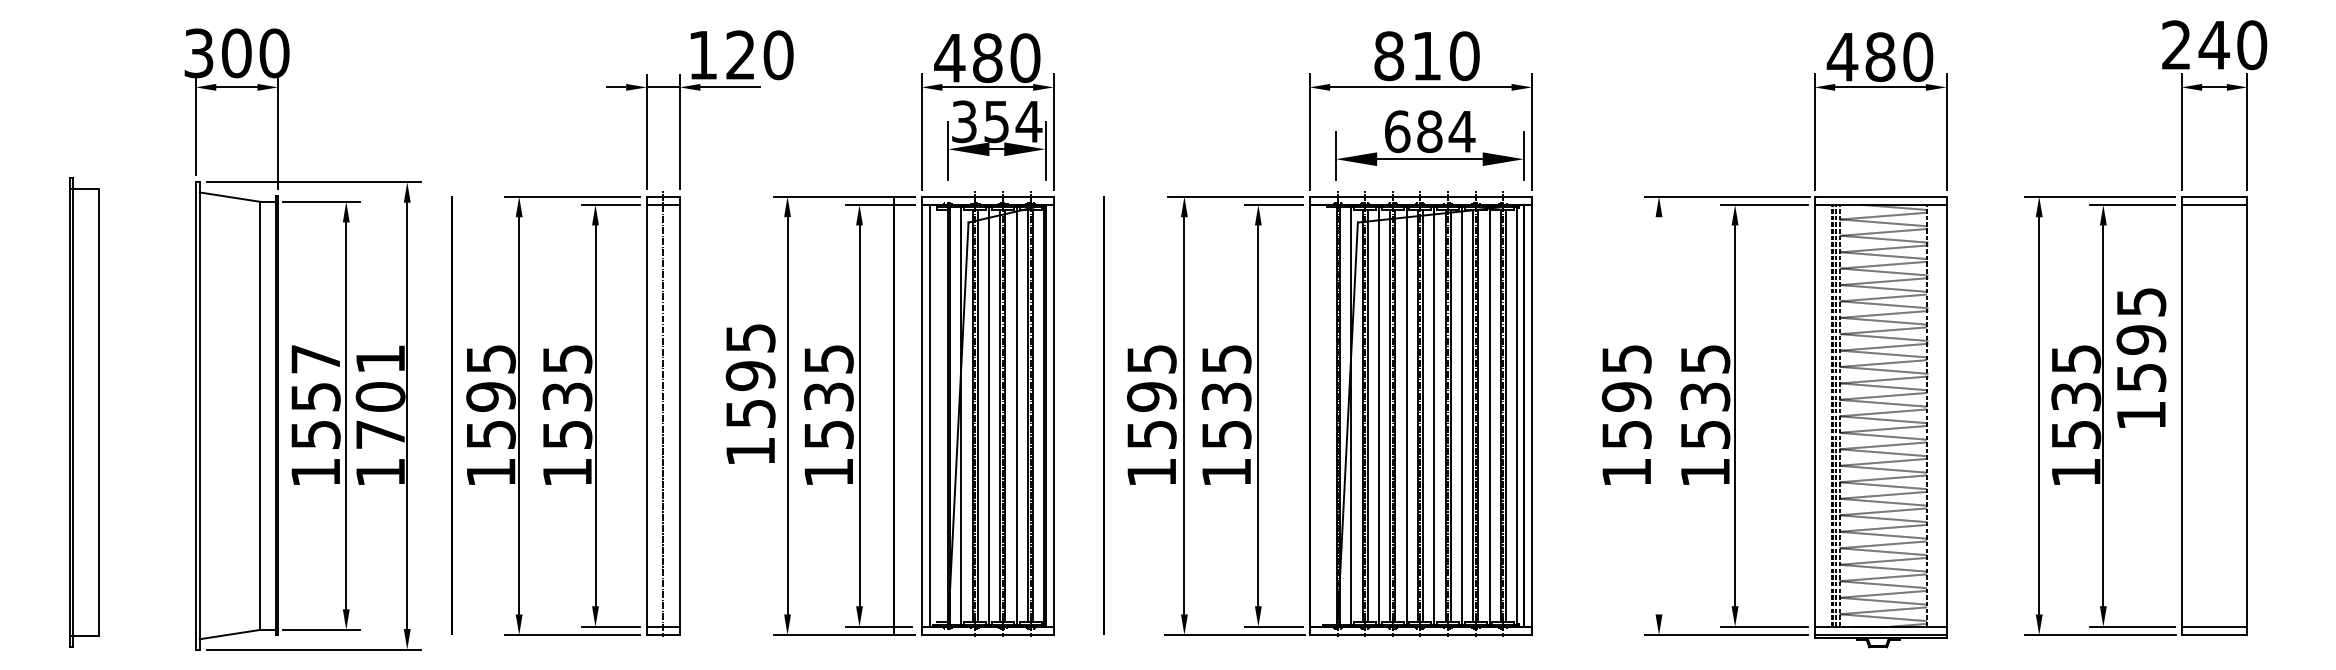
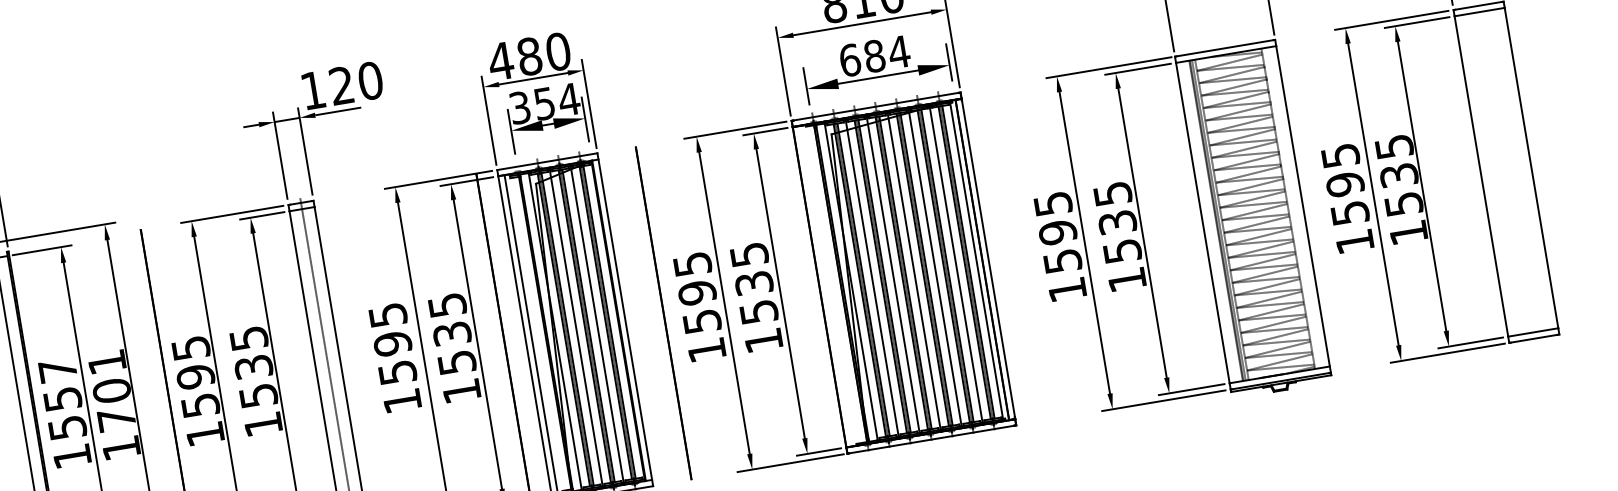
text: (2141, 357) -> (1347, 197), moved
text: (750, 393) -> (394, 357), moved
line: (1659, 415) -> (1085, 242), added

